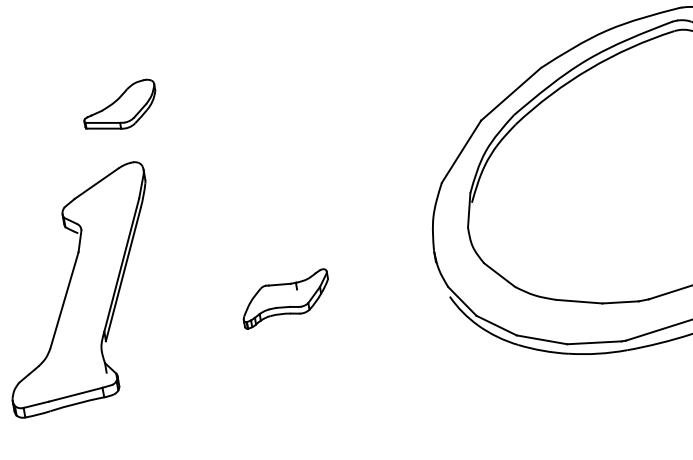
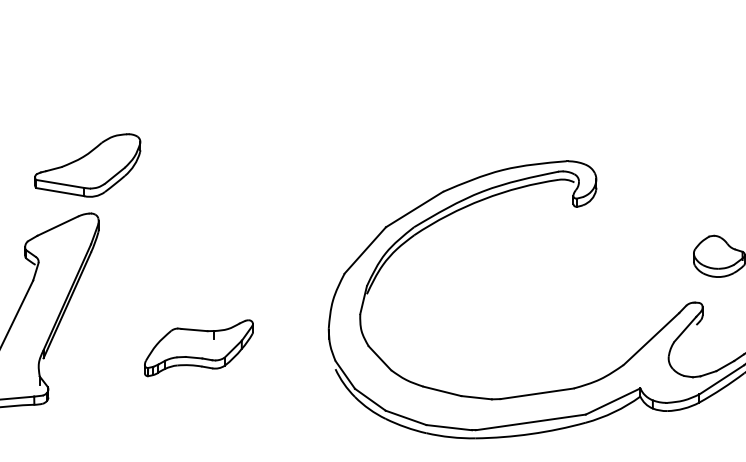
part: (119, 106) -> (87, 165), size x1.67
part: (285, 299) -> (198, 348), size x1.43

